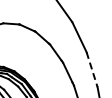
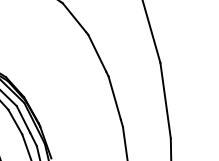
line: (92, 70) -> (166, 102), dashed -> solid

